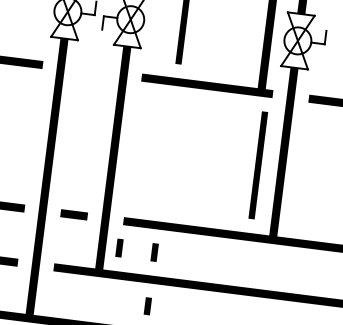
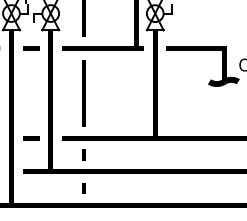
line: (92, 71) -> (31, 48), added
line: (258, 165) -> (83, 93), moved
line: (119, 247) -> (61, 154), removed

